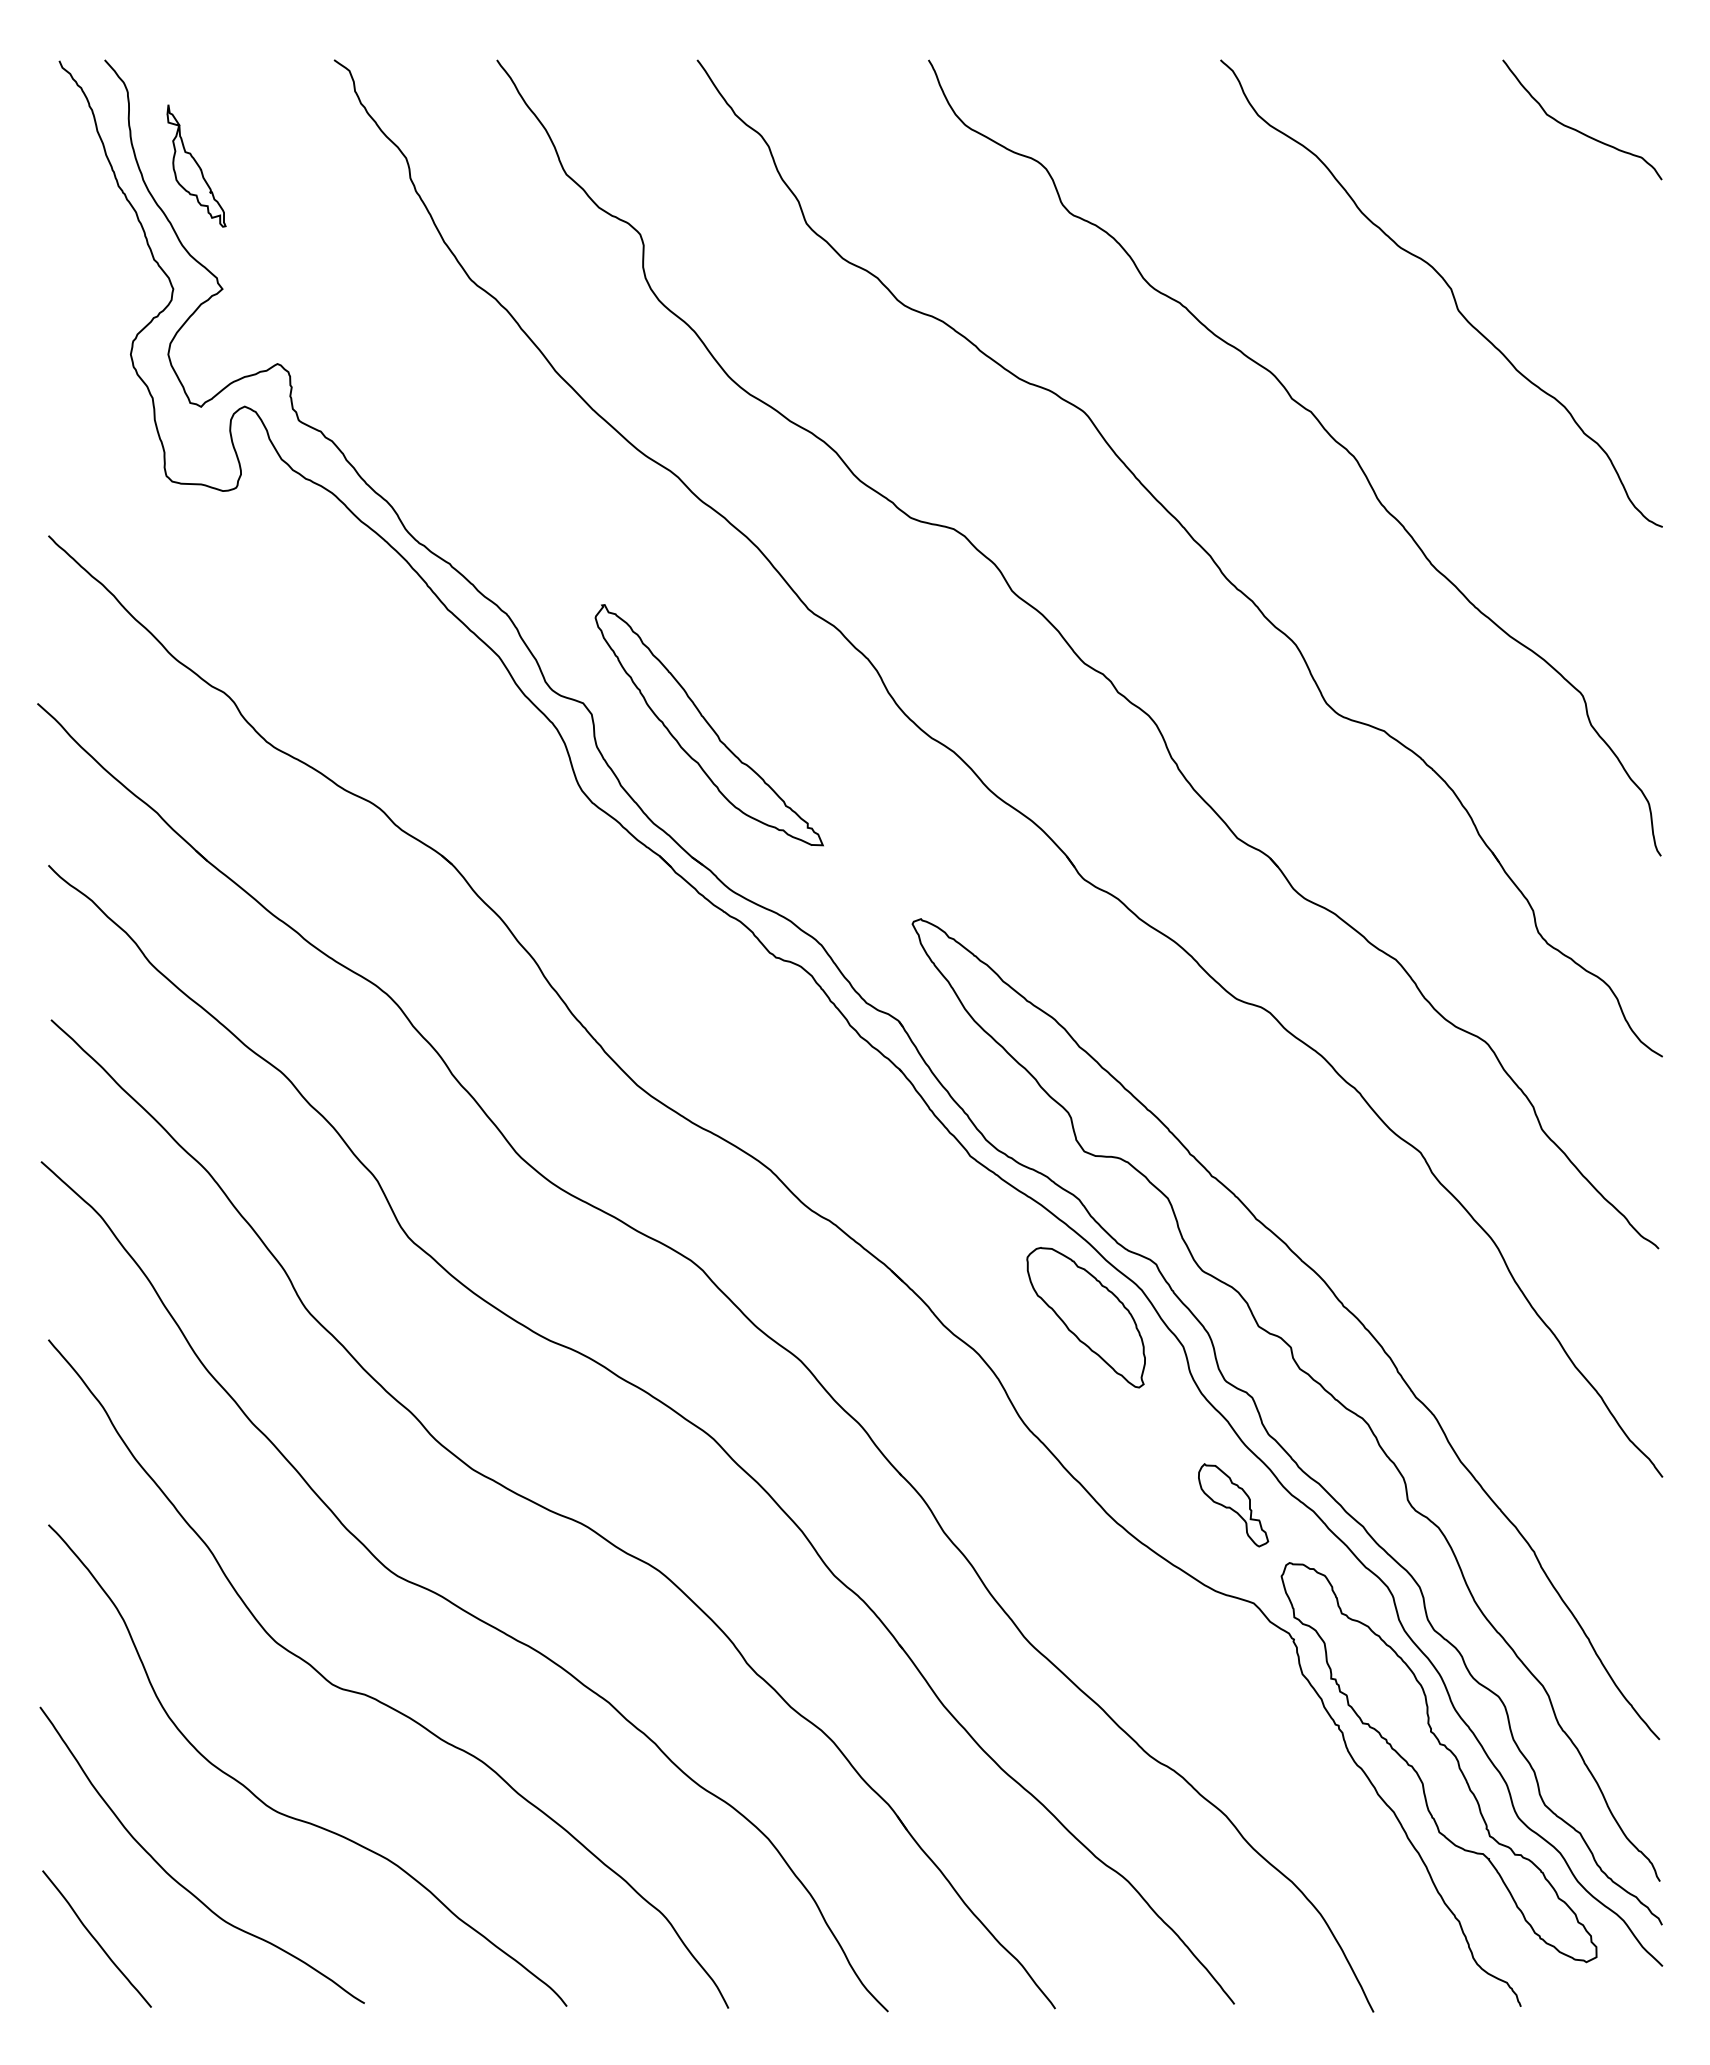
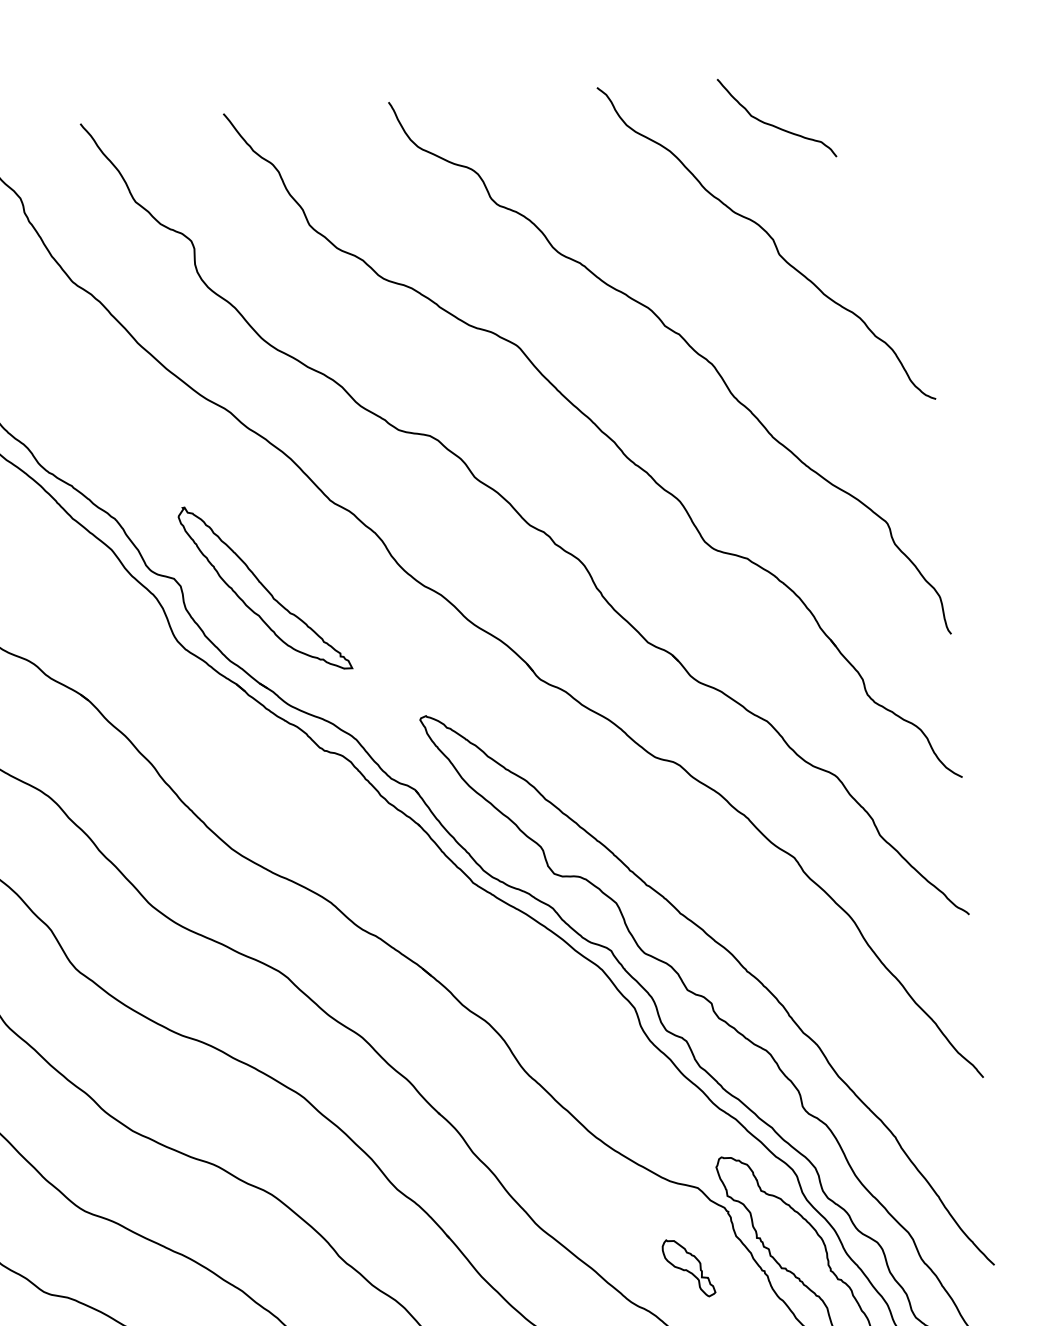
curve: (1576, 129) -> (773, 125), moved
part: (1085, 1317) -> (563, 992), removed
part: (1233, 1505) -> (688, 1268), moved

